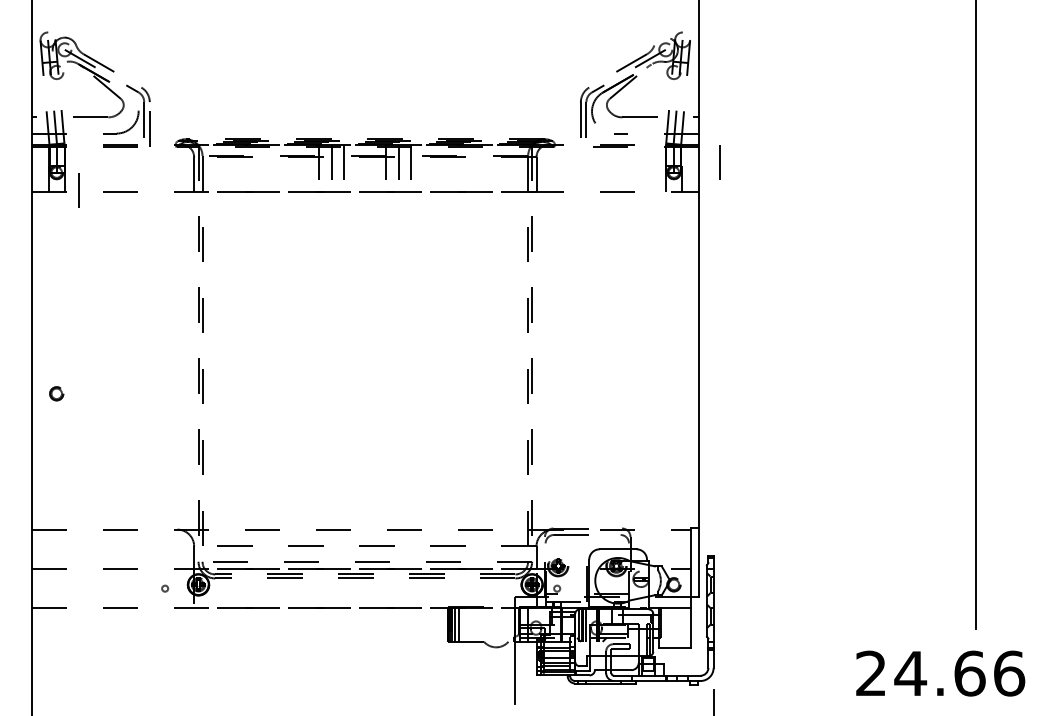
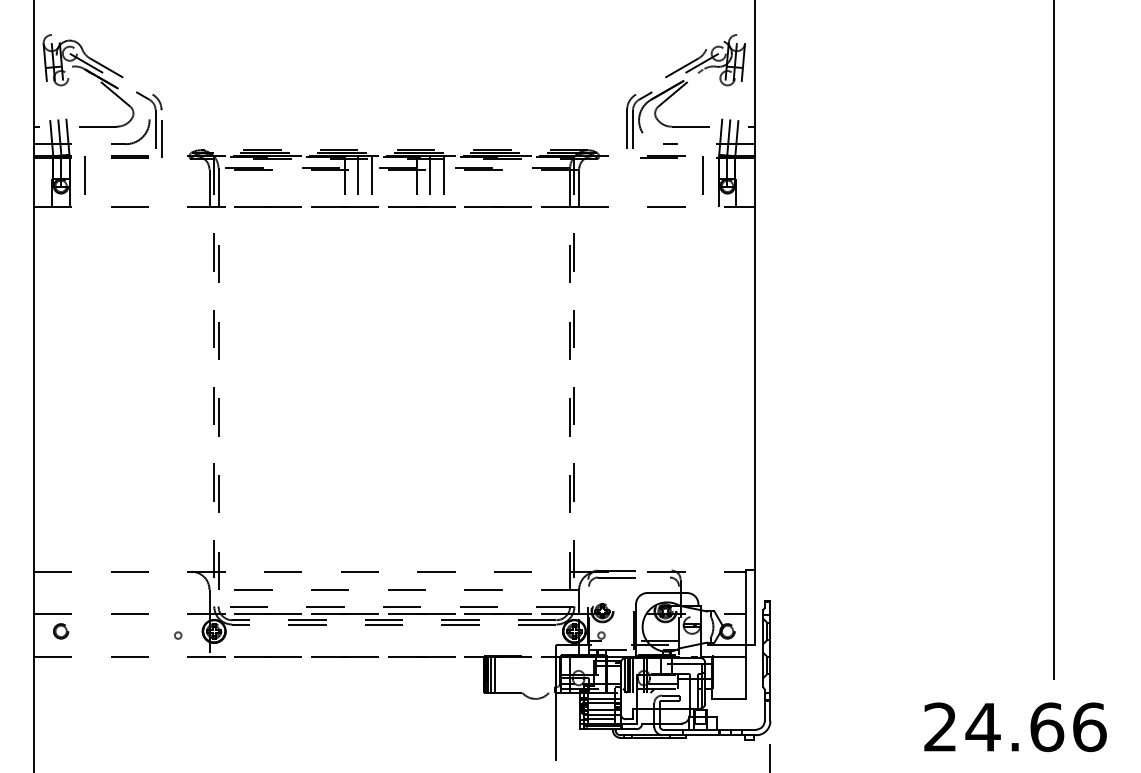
line: (719, 162) -> (703, 175), moved
line: (78, 190) -> (84, 175), moved
circle: (56, 393) -> (60, 631), moved

